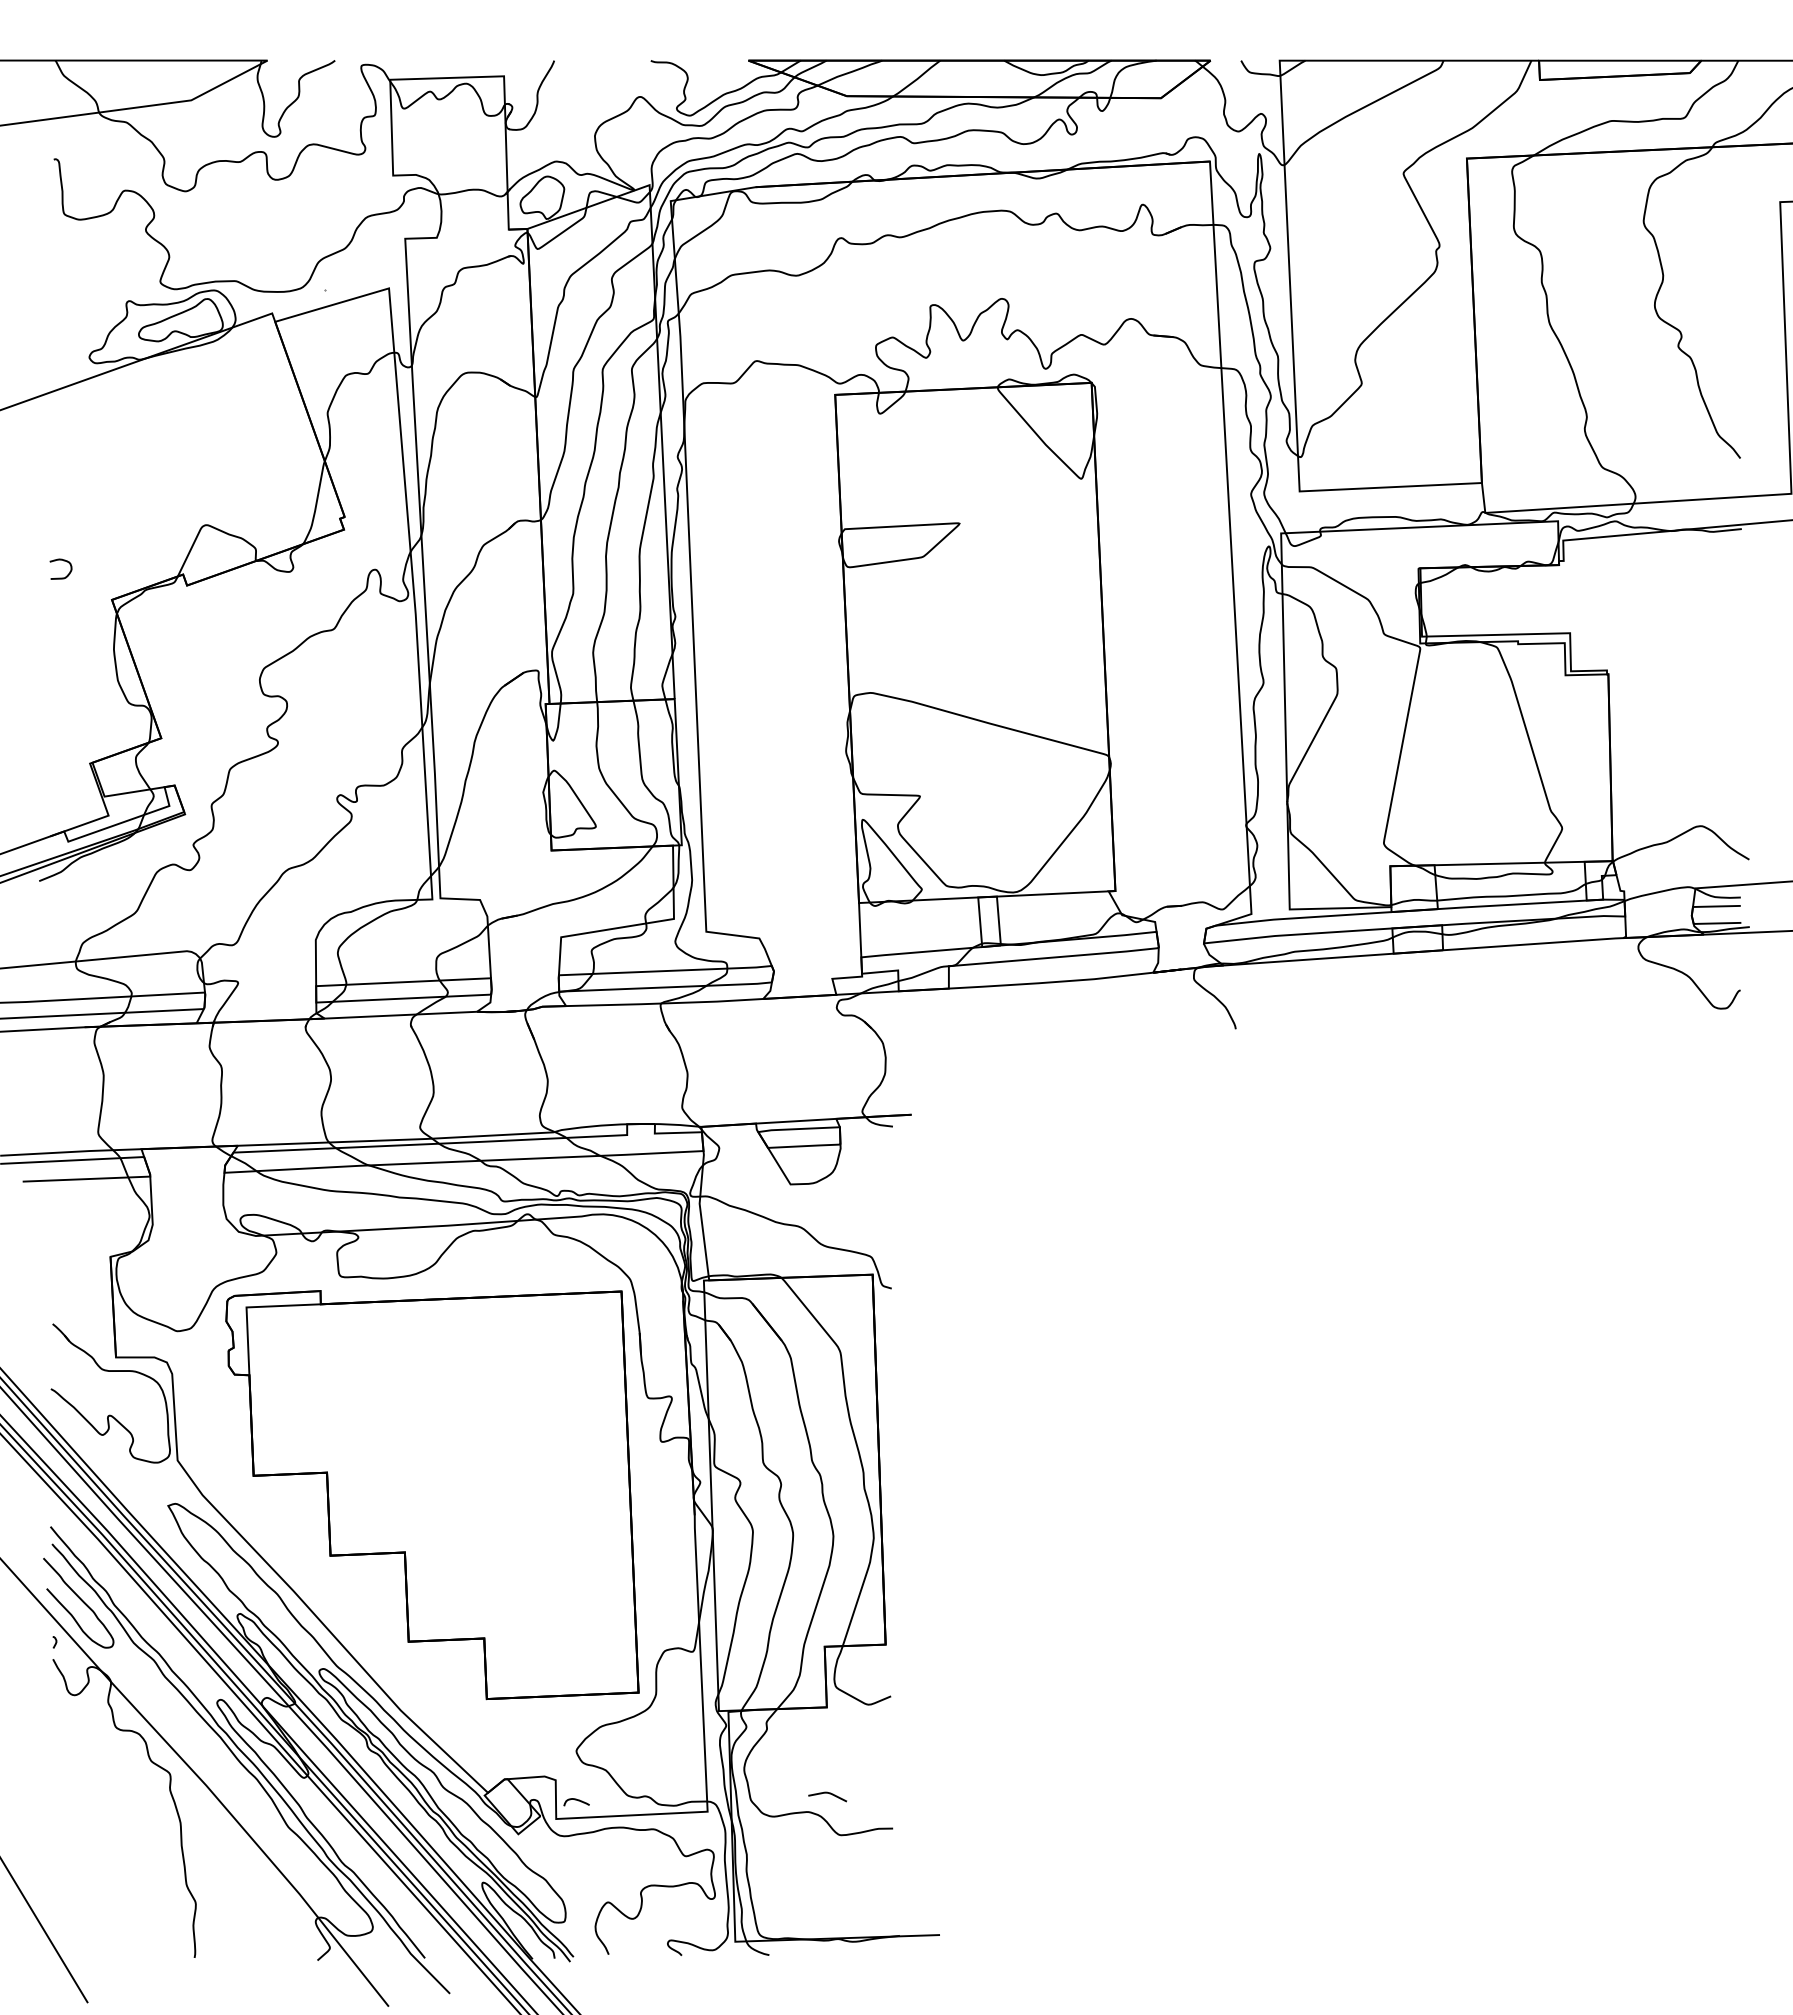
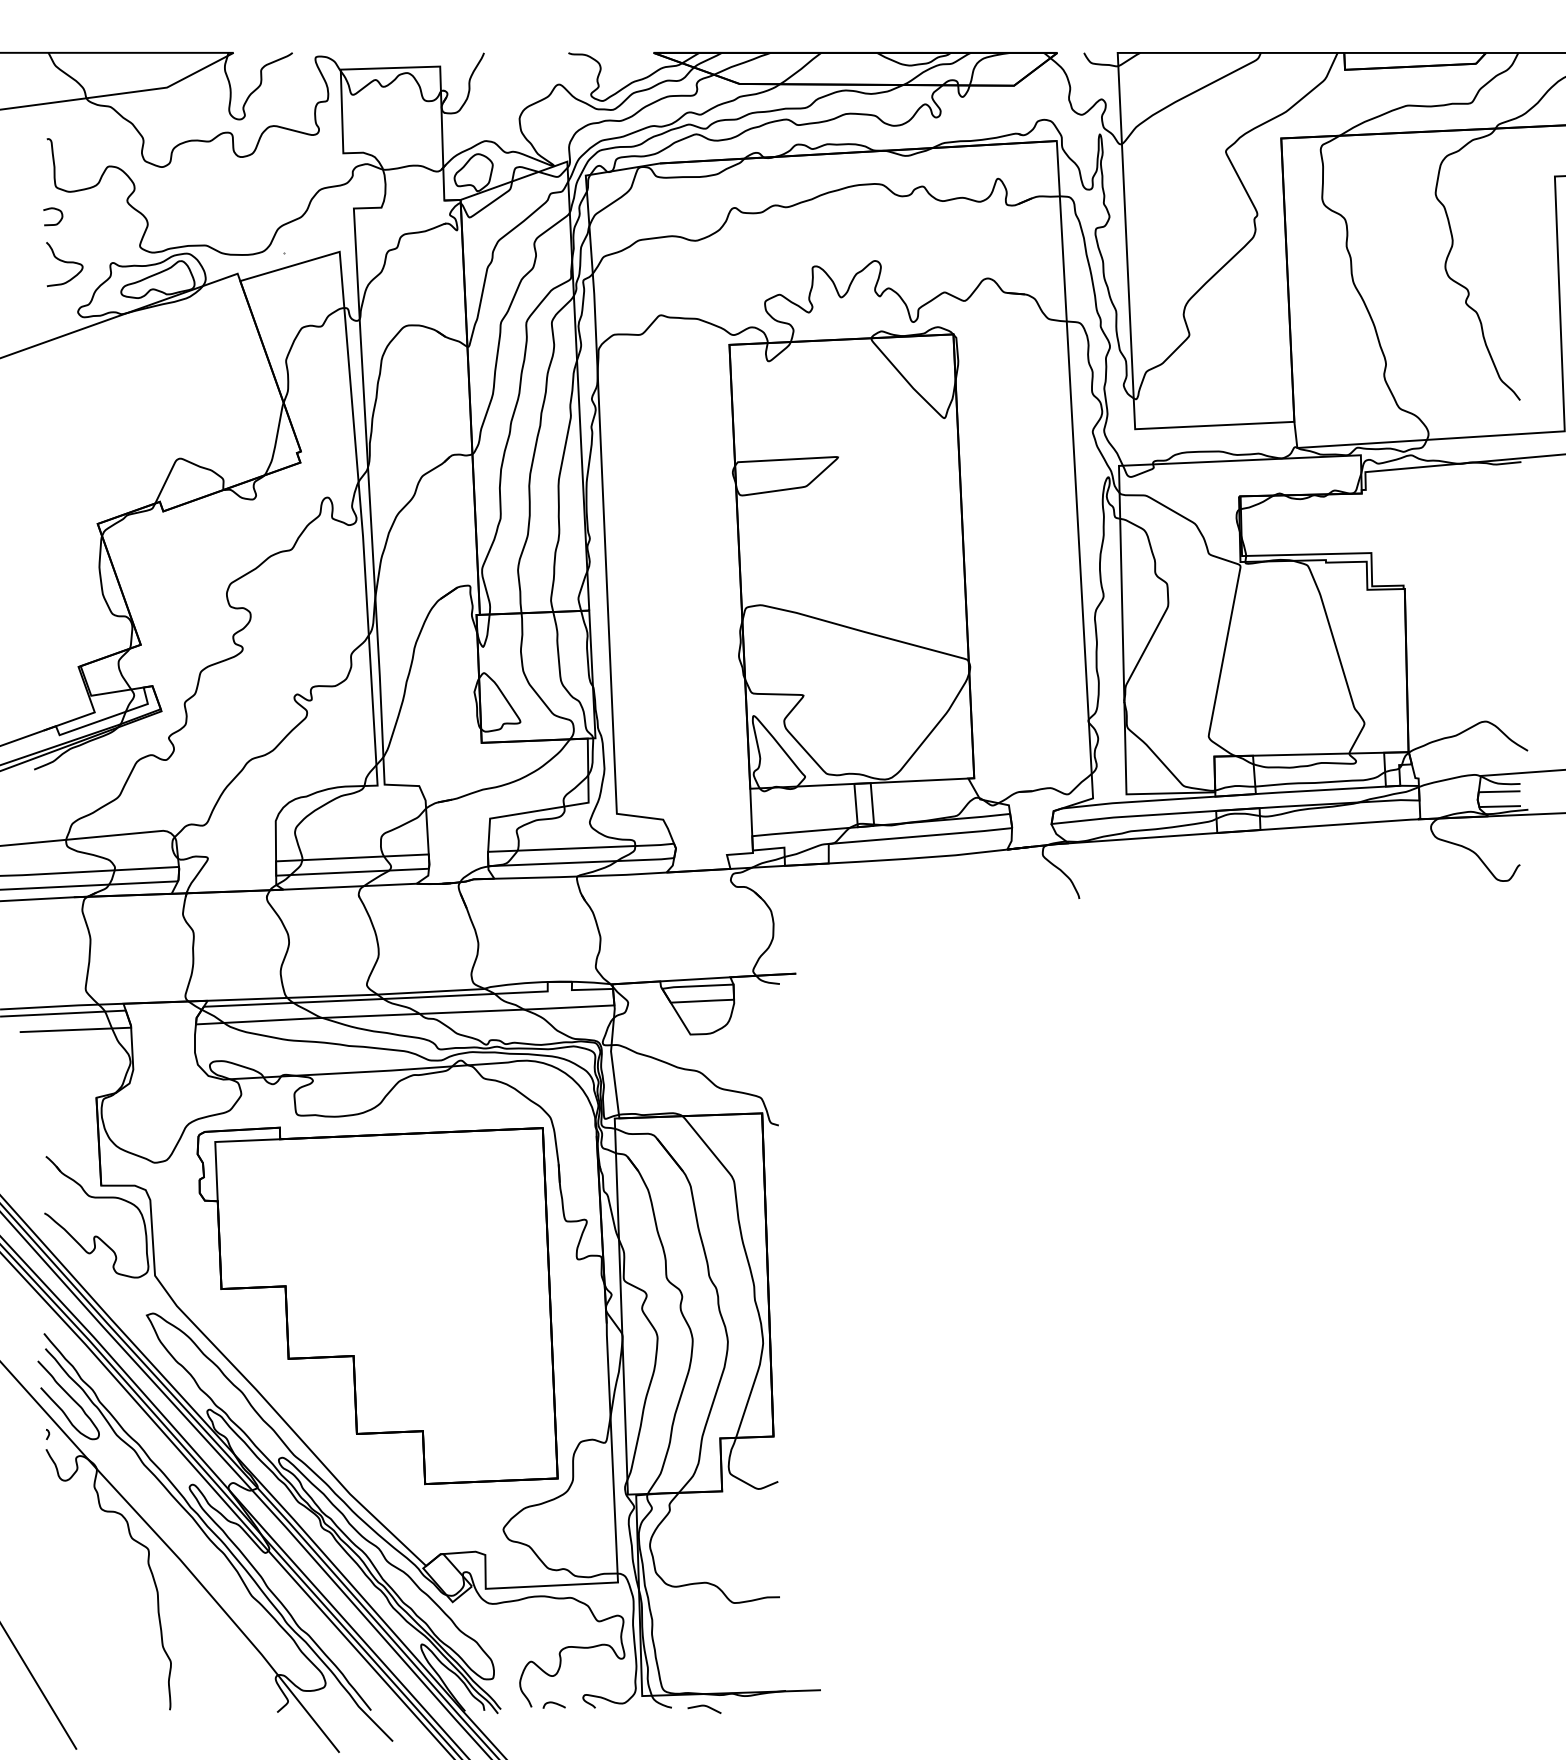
curve: (73, 300) -> (64, 262), added
curve: (63, 561) -> (55, 210), moved
curve: (829, 1794) -> (706, 1707), moved
curve: (576, 1800) -> (554, 1703), moved

